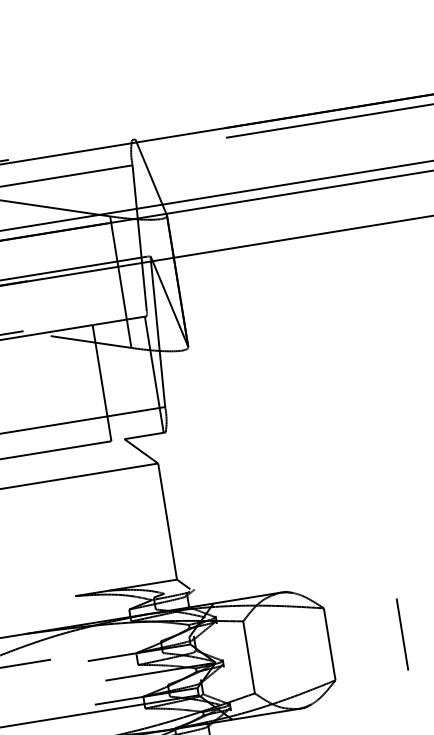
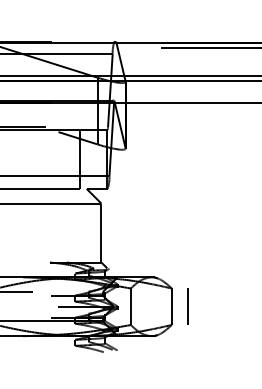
line: (402, 634) -> (187, 306), moved

